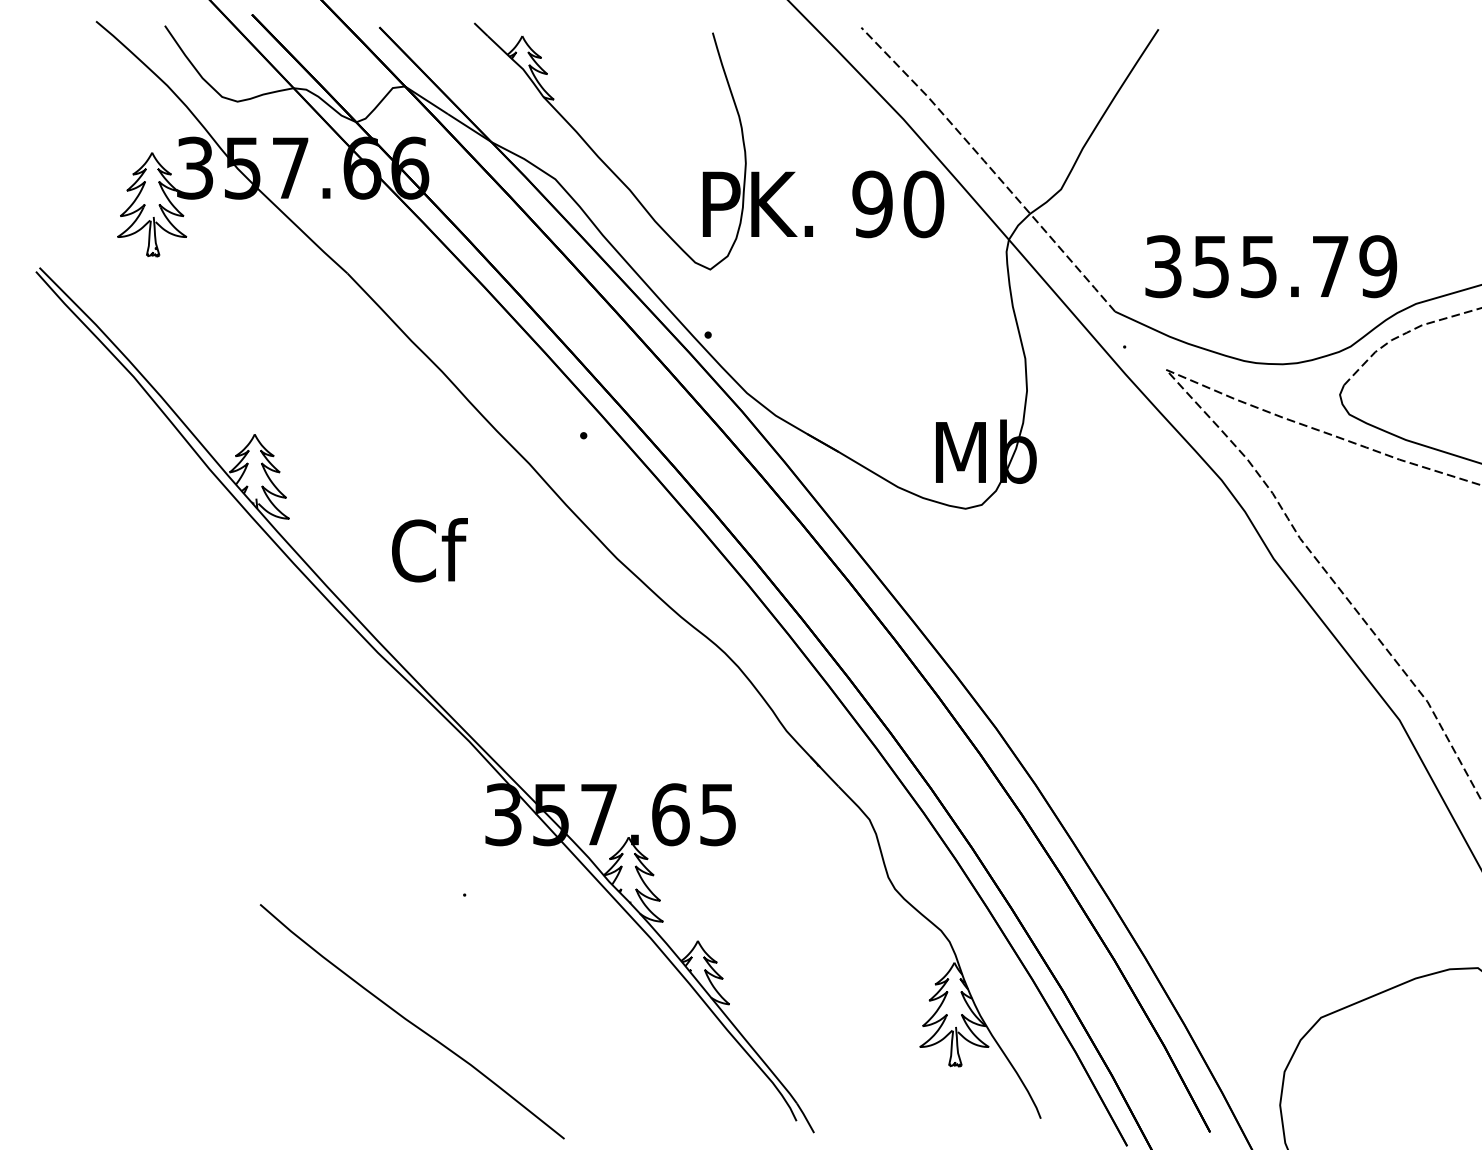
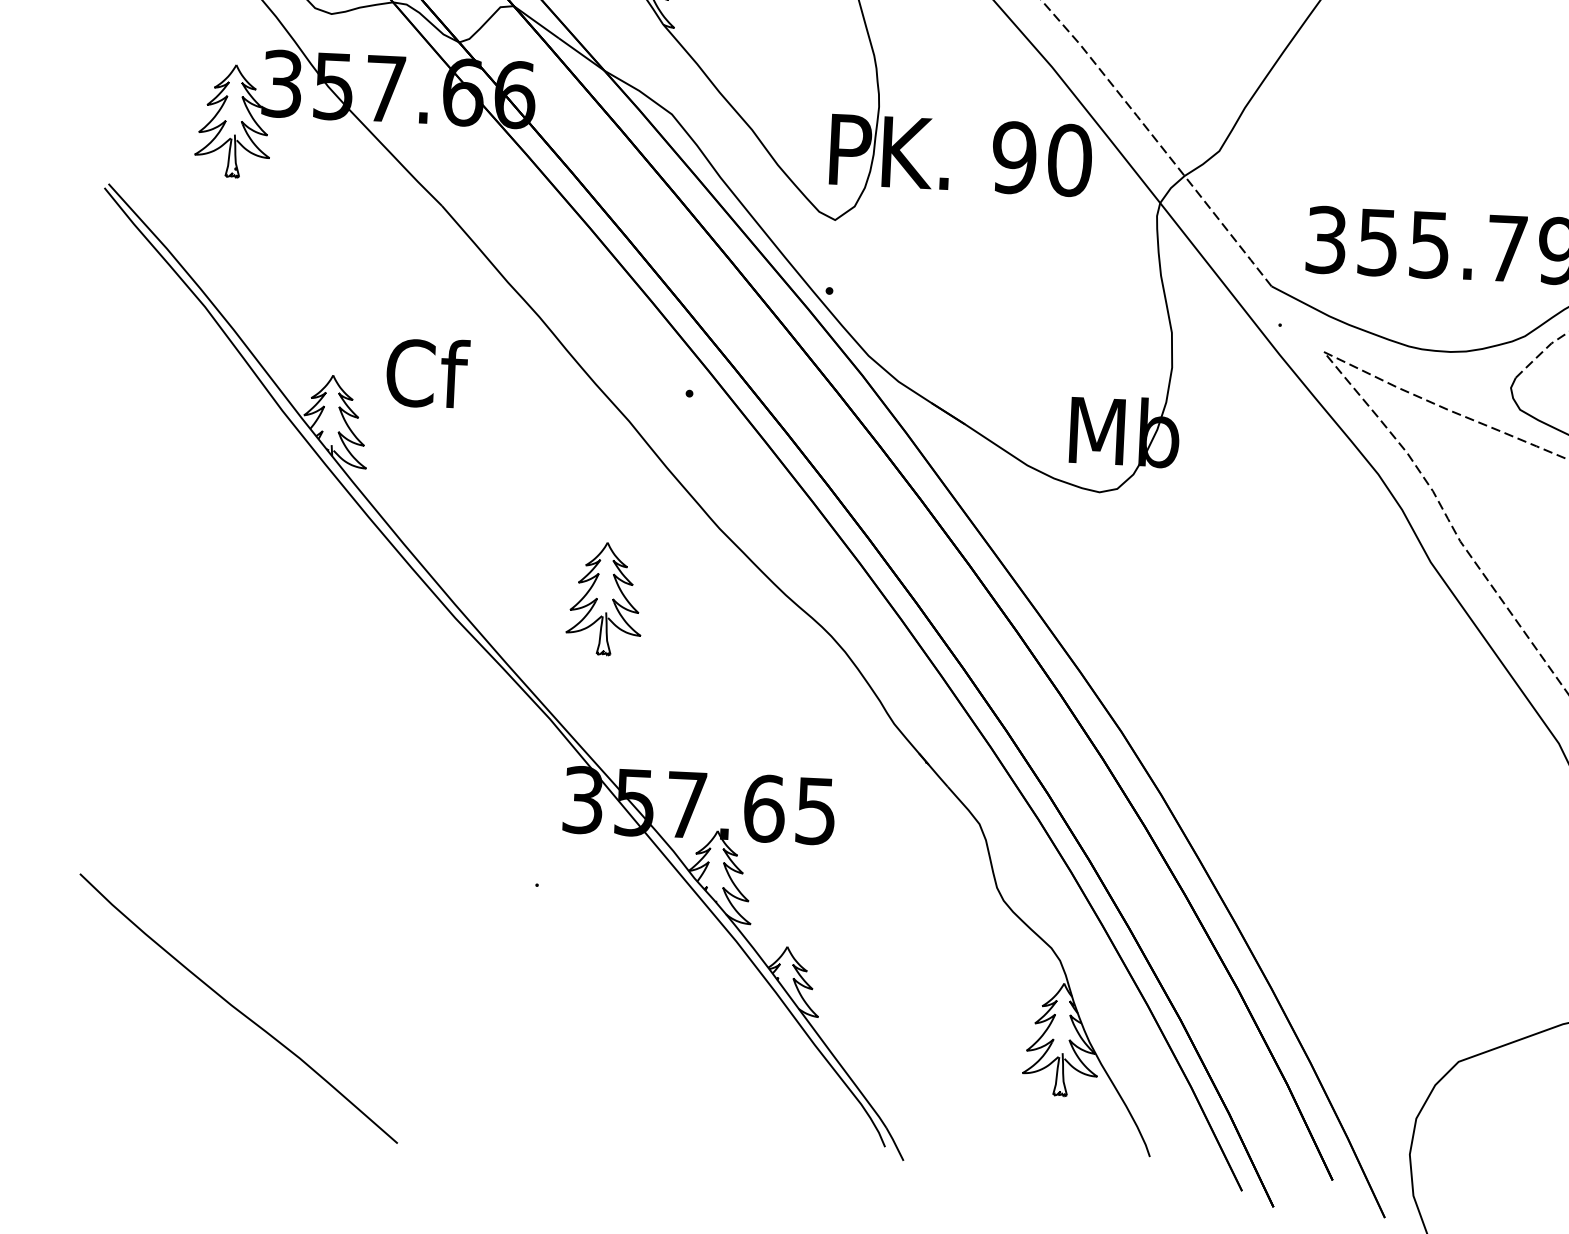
text: (429, 550) -> (427, 373), moved
part: (514, 628) -> (604, 598), added
curve: (410, 1021) -> (236, 1008), moved

